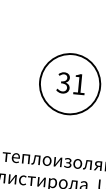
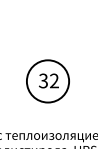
text: (79, 83) -> (54, 80), 31 -> 32

